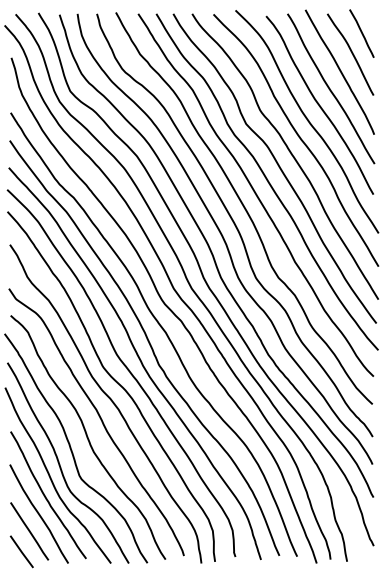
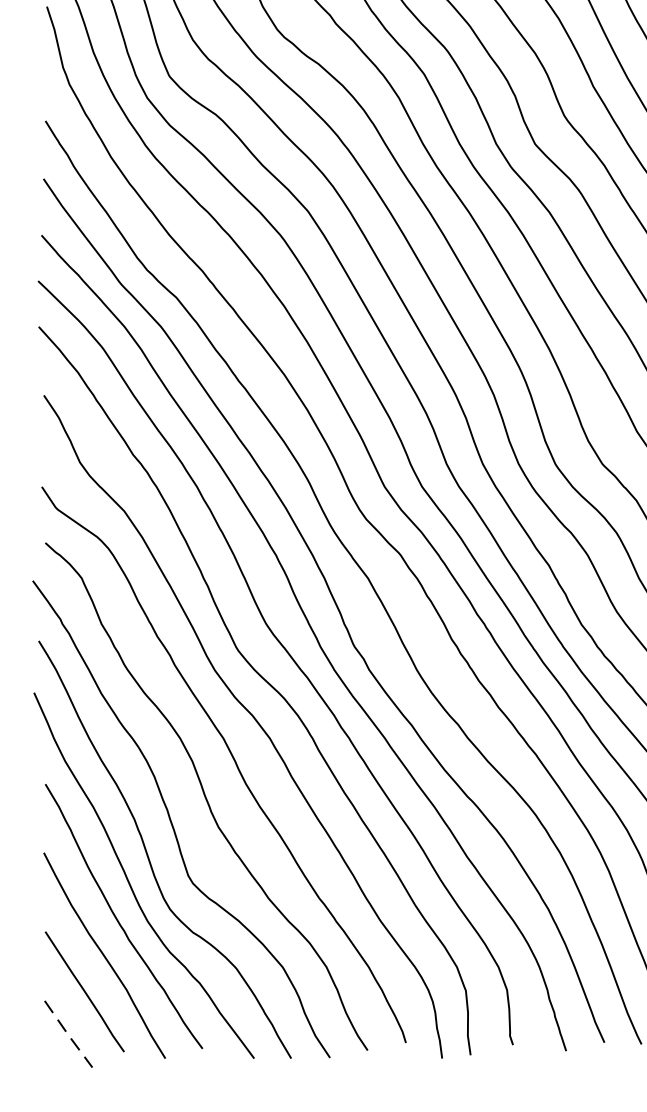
line: (22, 552) -> (69, 1035), solid -> dashed

